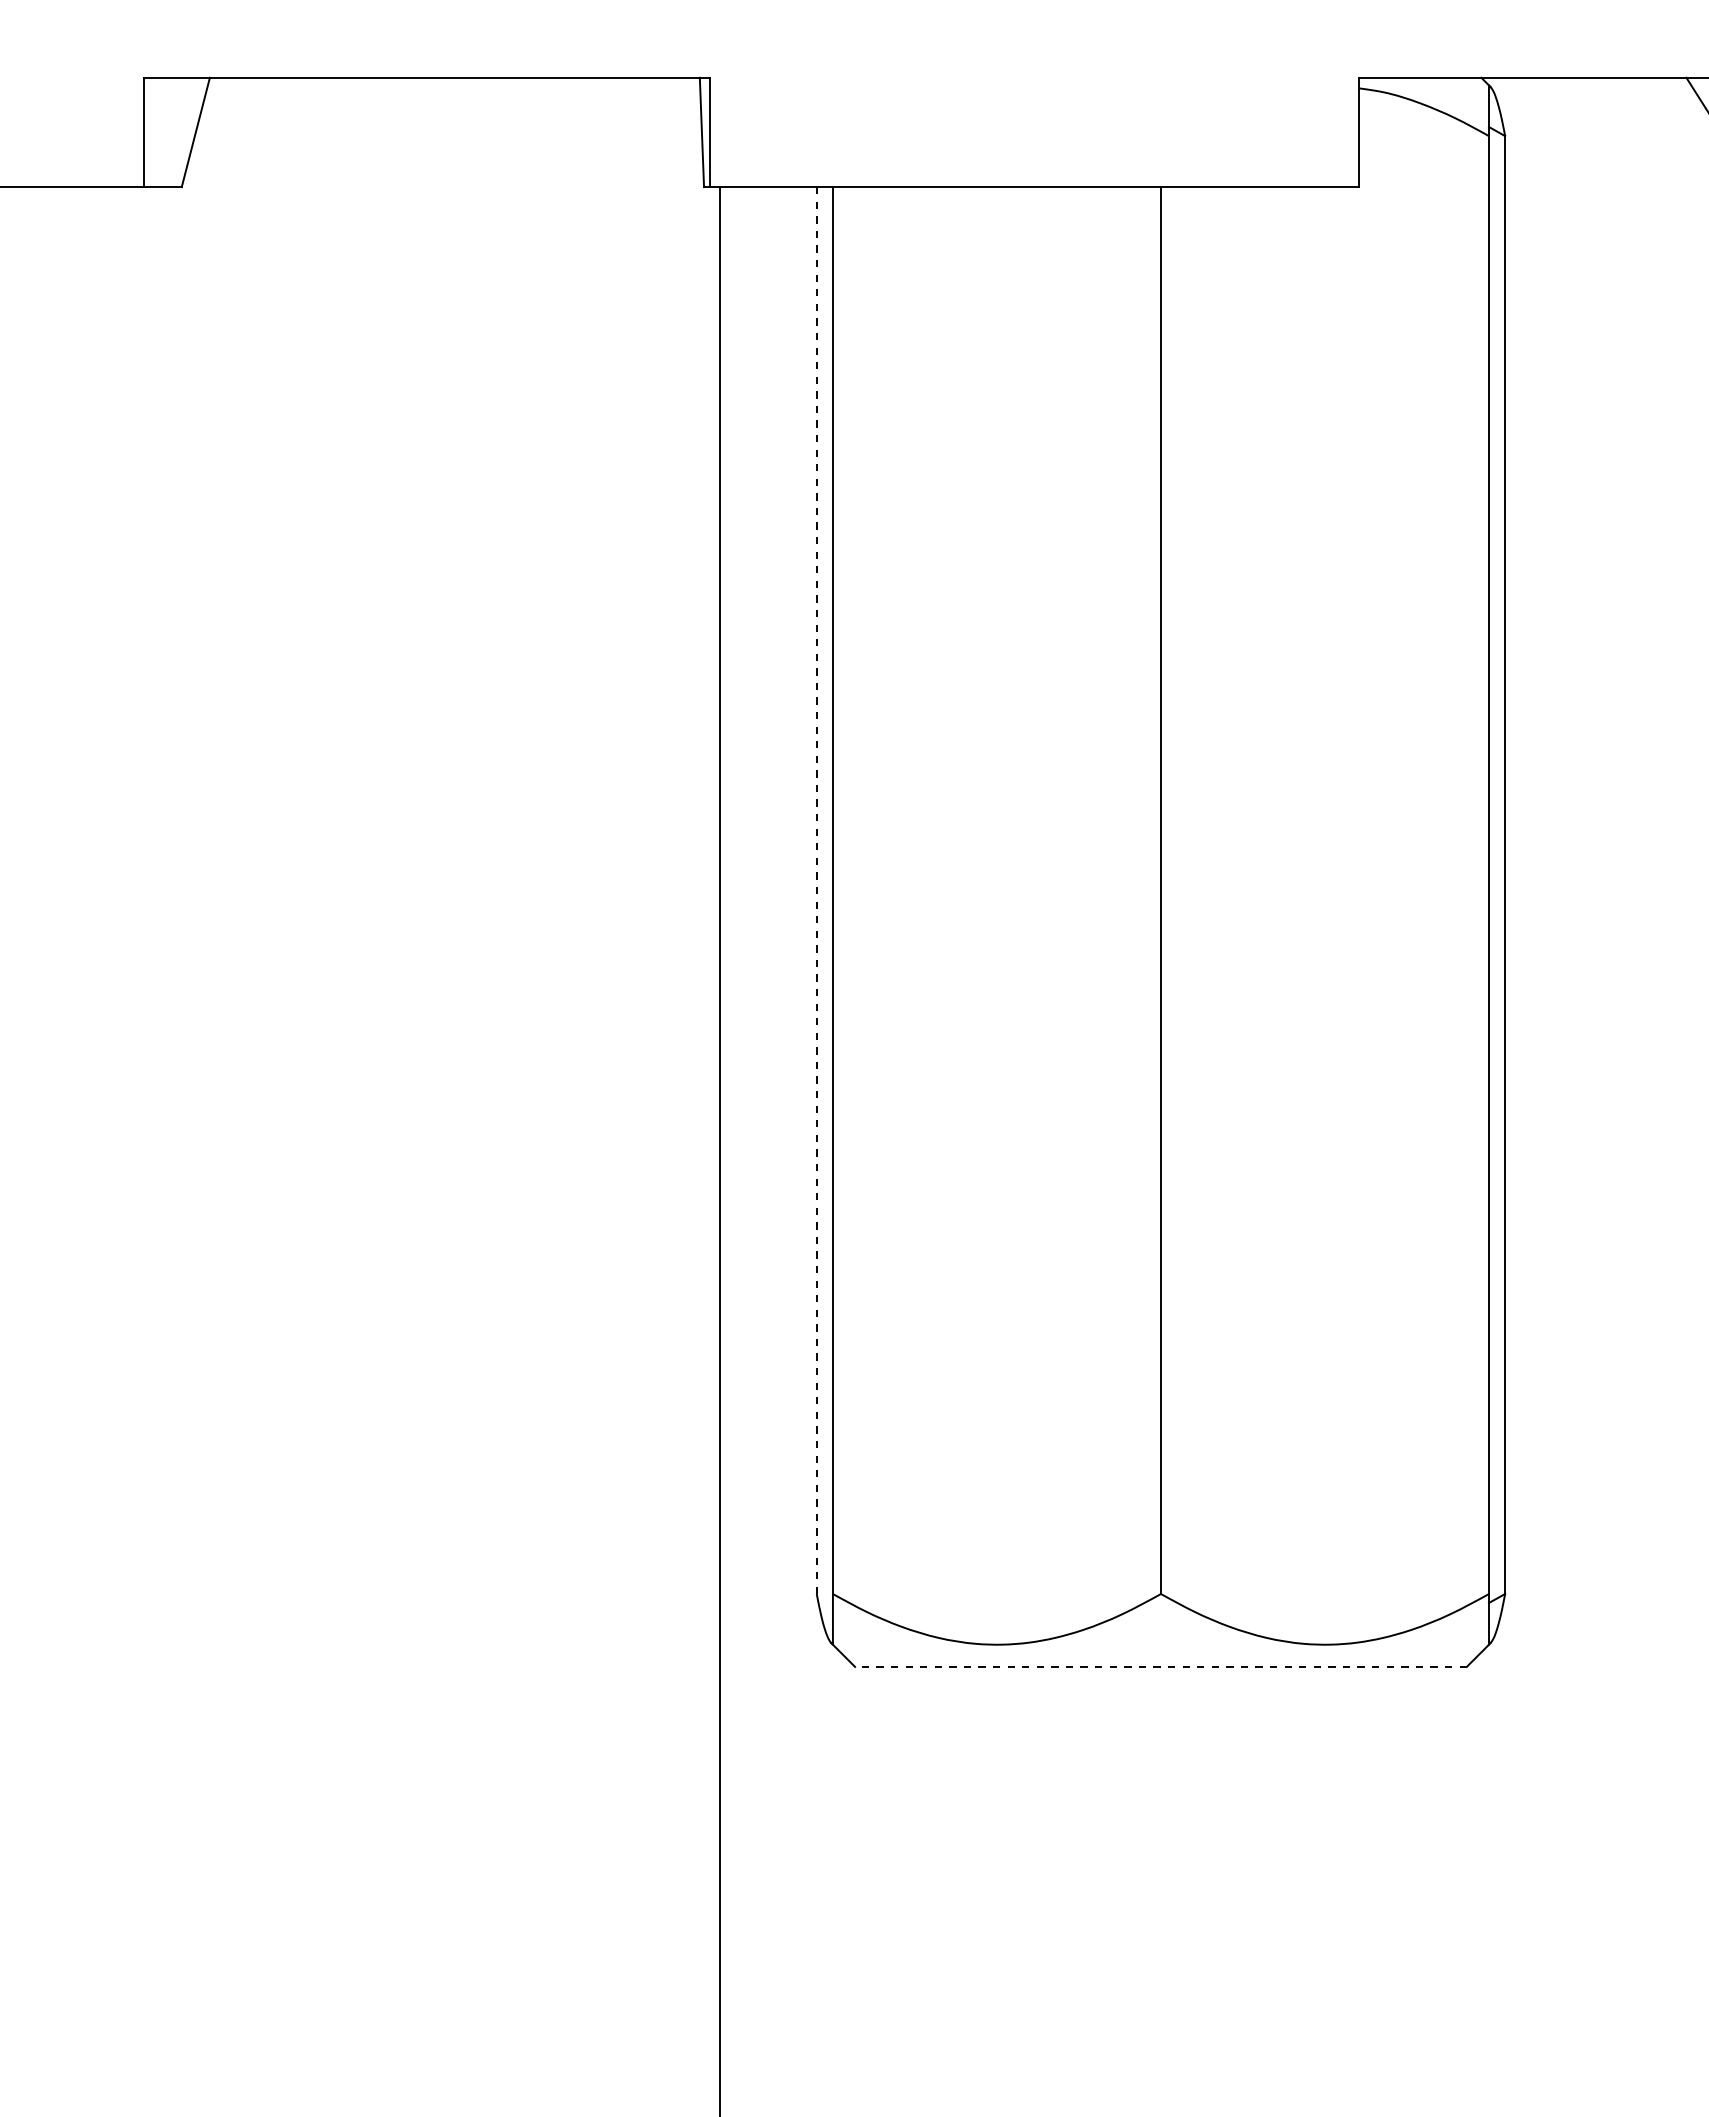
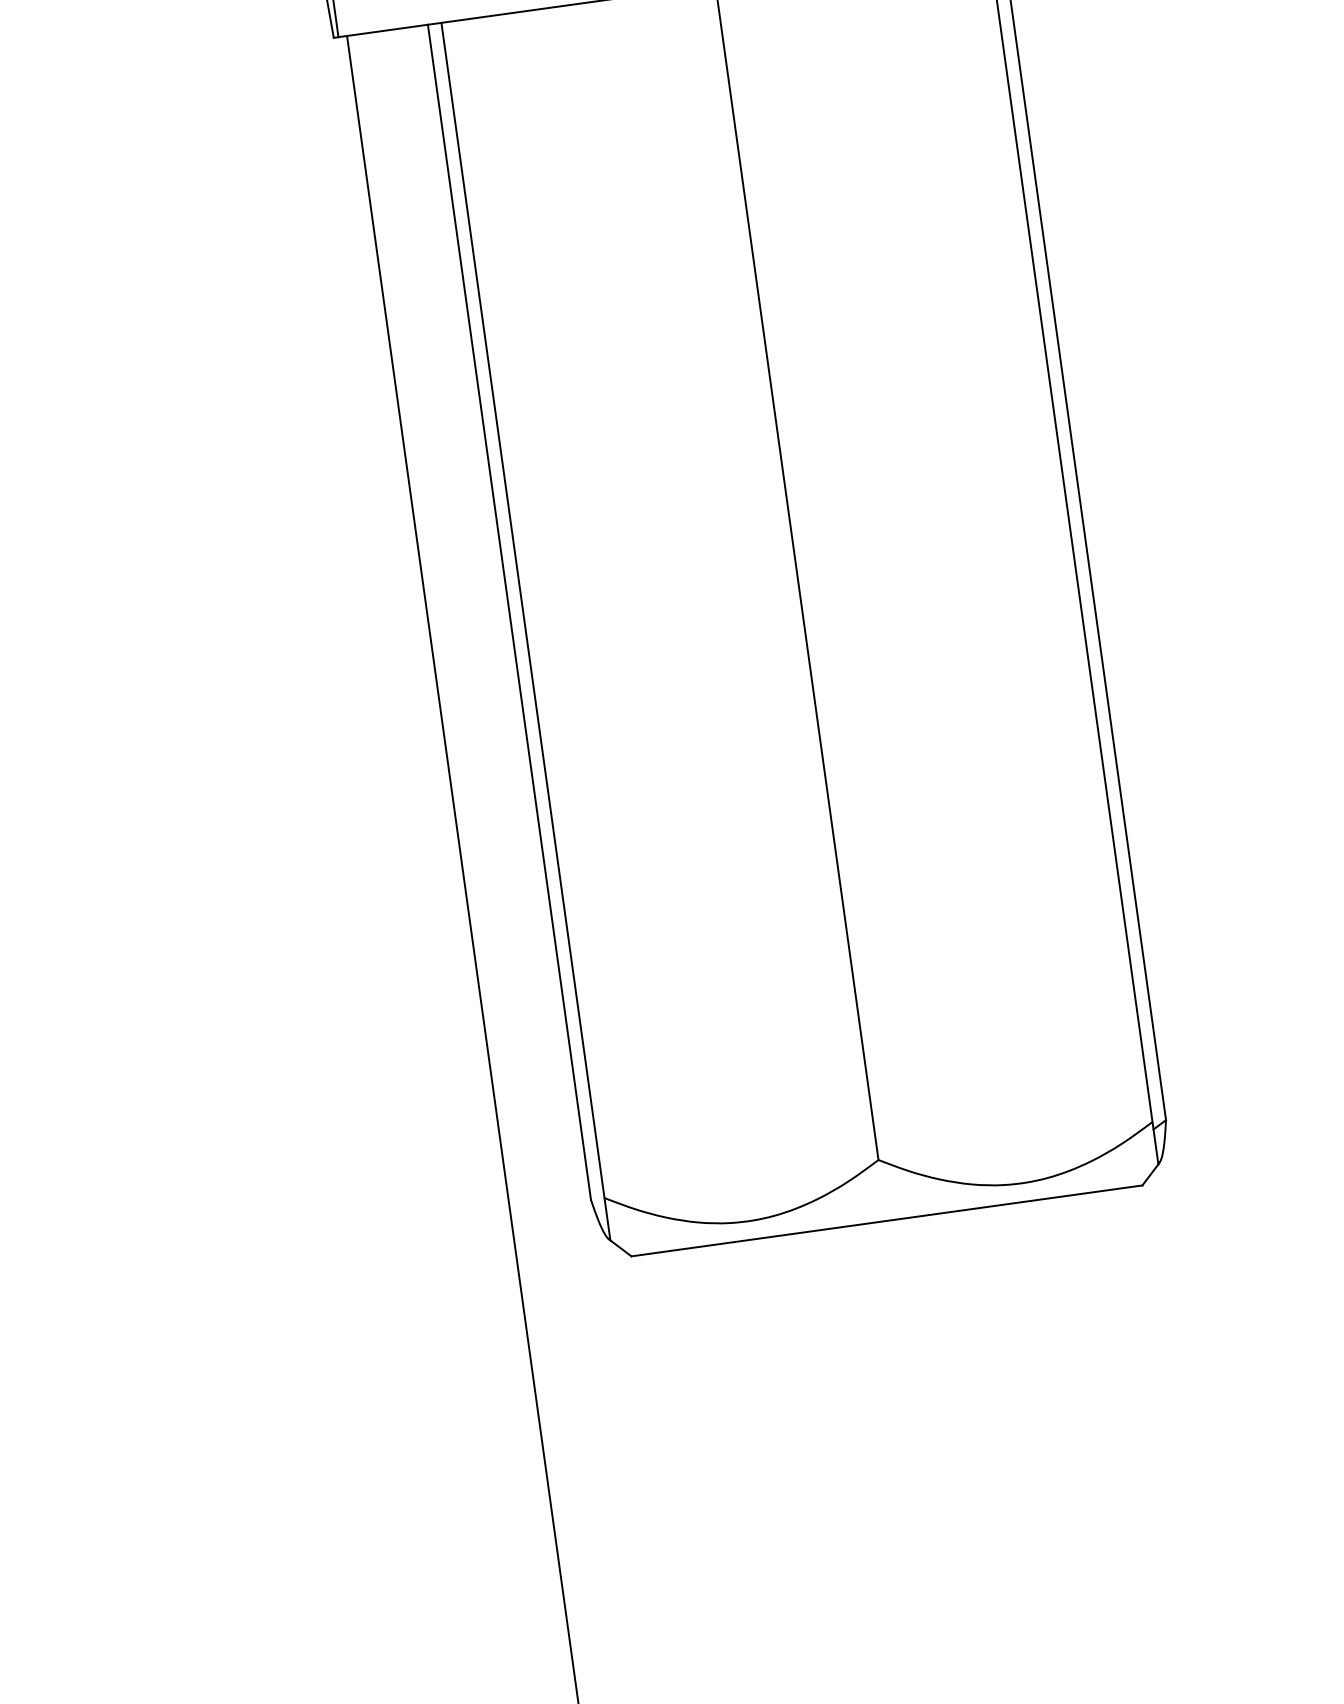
line: (816, 891) -> (509, 613), dashed -> solid
line: (1160, 1666) -> (886, 1220), dashed -> solid

